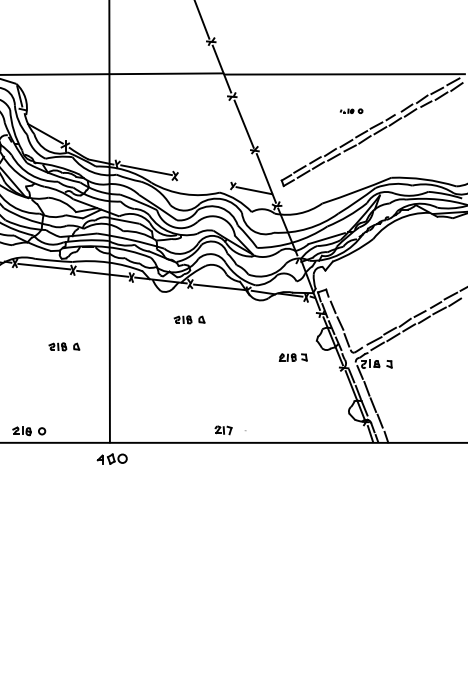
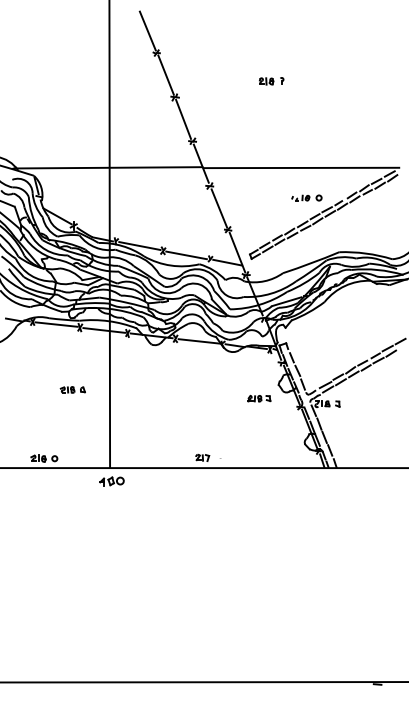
part: (351, 110) -> (306, 197), size x1.67
line: (203, 181) -> (186, 255), added
part: (189, 319) -> (174, 367), removed

